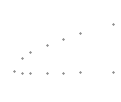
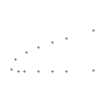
part: (26, 55) -> (21, 56), size x1.6

